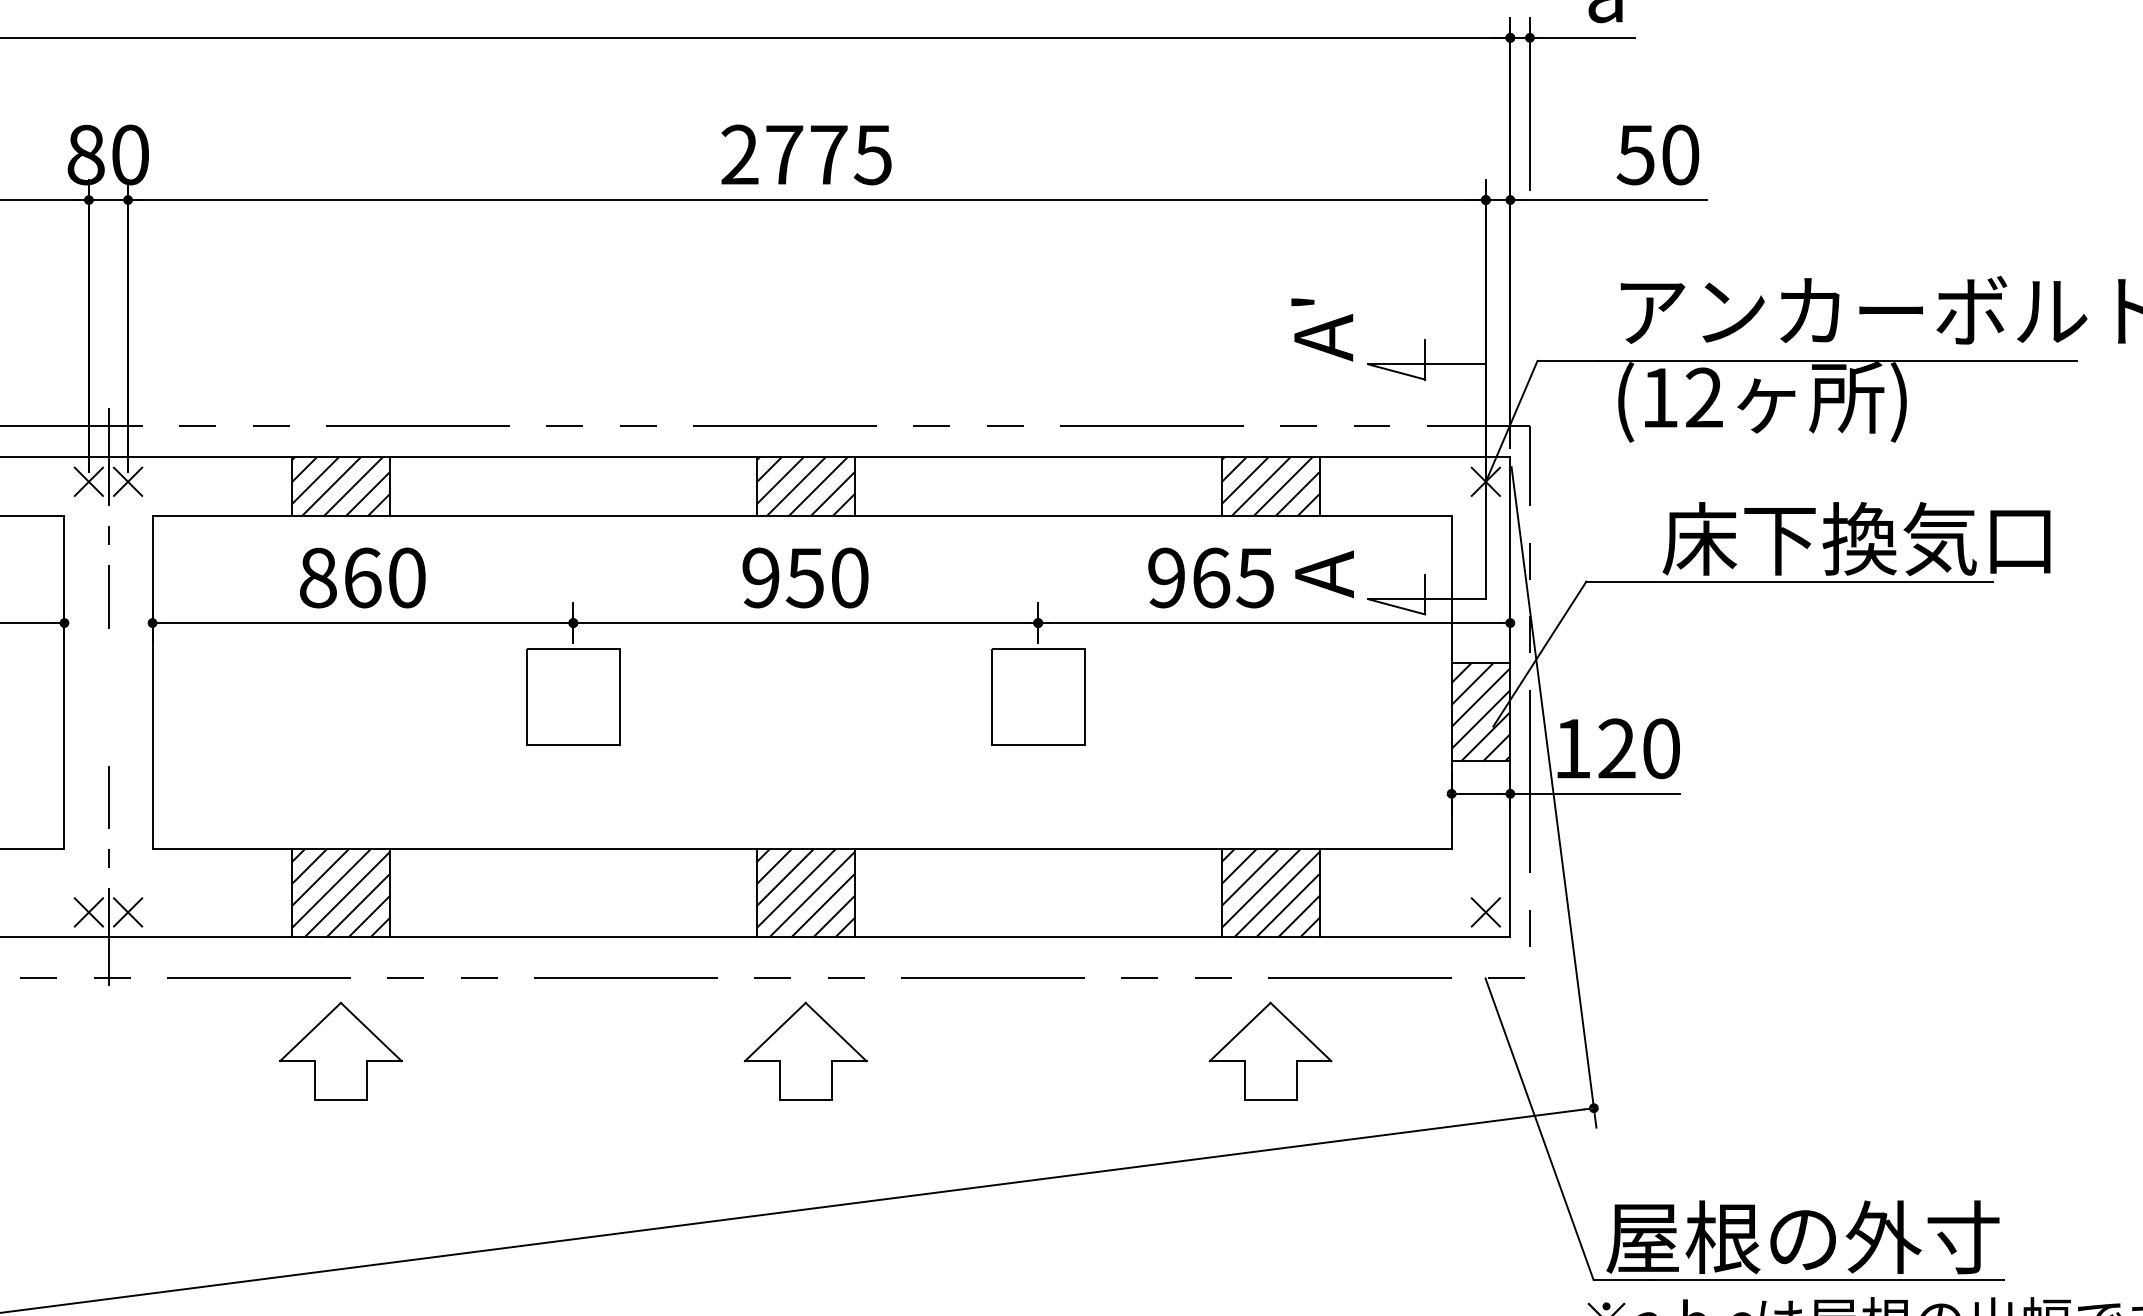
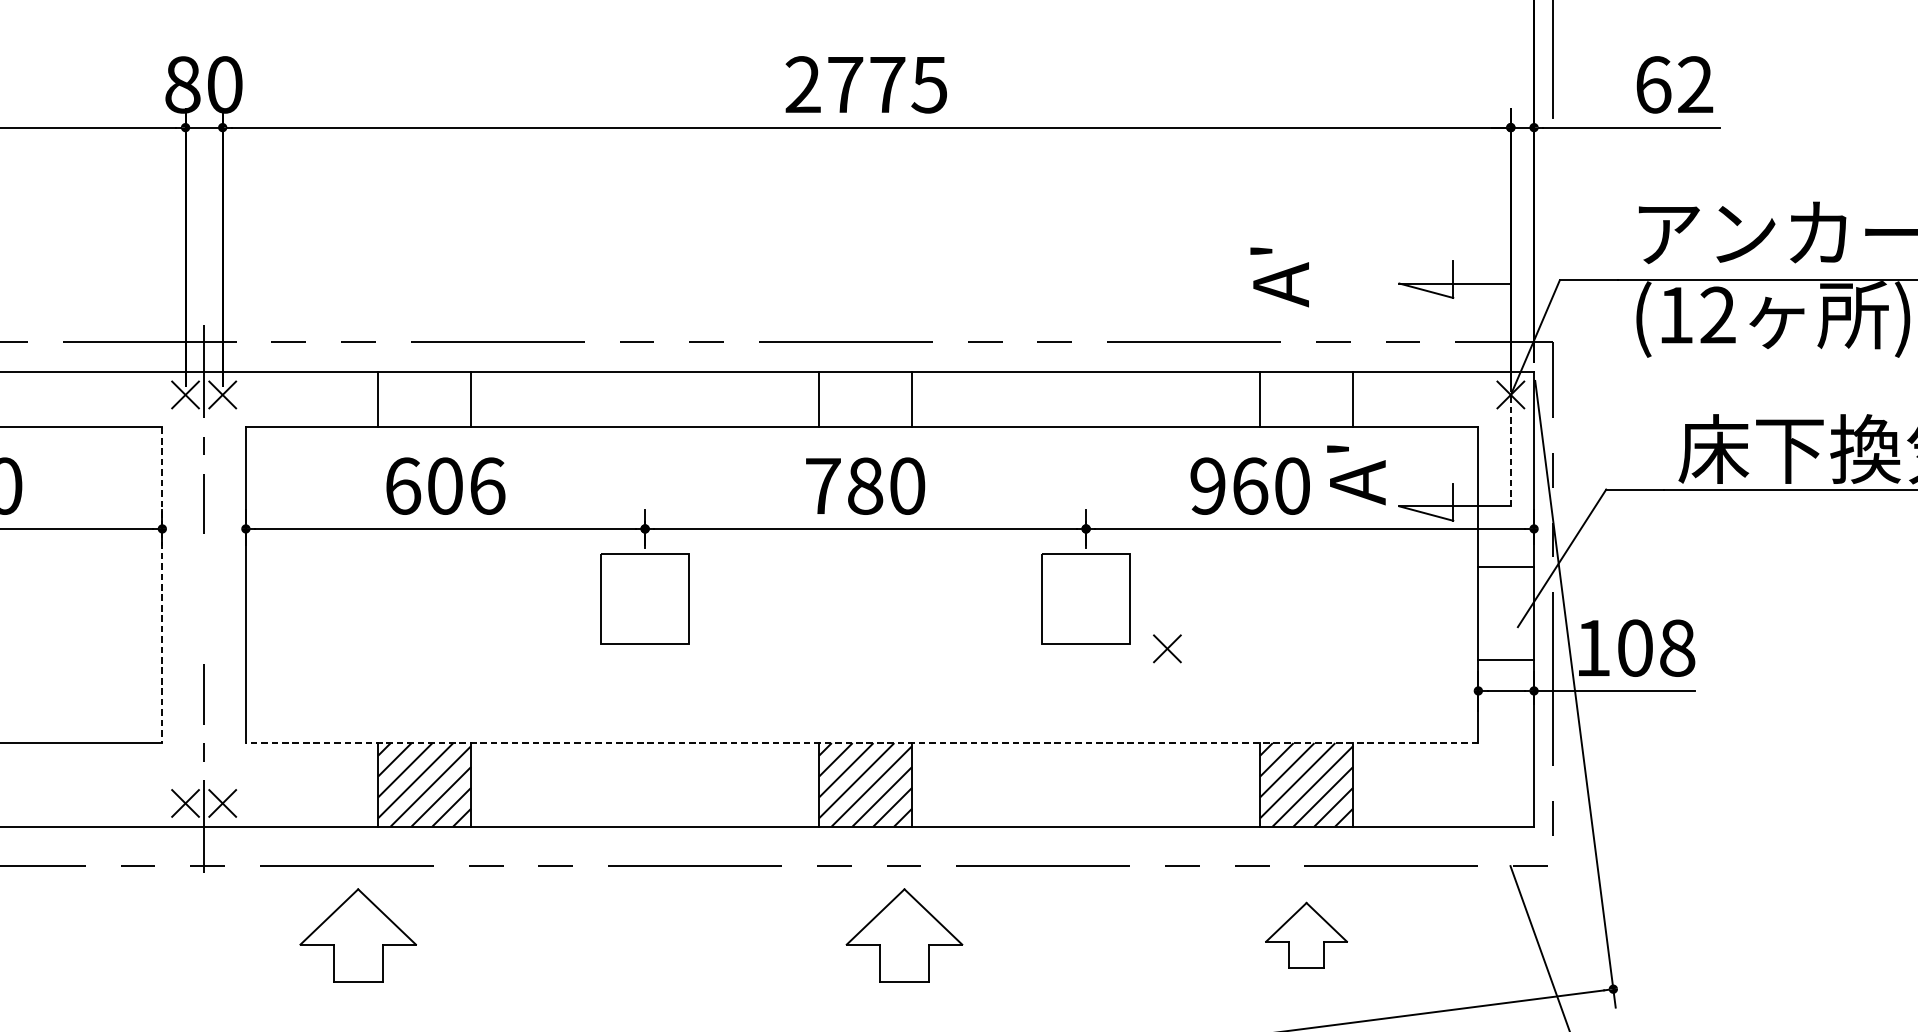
text: (1657, 154) -> (1673, 84), 50 -> 62
text: (1322, 329) -> (1279, 277), moved
hatch: (340, 486) -> (424, 399), removed
hatch: (805, 486) -> (865, 399), removed
hatch: (1270, 486) -> (1306, 399), removed
line: (1485, 535) -> (1510, 445), solid -> dashed
text: (1303, 538) -> (1337, 448), A -> A'
text: (363, 577) -> (446, 485), 860 -> 606
text: (783, 577) -> (844, 485), 950 -> 780
text: (1255, 577) -> (1292, 485), 965 -> 960
line: (64, 682) -> (162, 585), solid -> dashed
hatch: (1480, 711) -> (1505, 612), removed
text: (1639, 748) -> (1656, 647), 120 -> 108
line: (802, 848) -> (862, 742), solid -> dashed
part: (1485, 912) -> (1167, 648), moved
part: (340, 1050) -> (357, 934), moved
part: (805, 1050) -> (904, 934), moved
part: (1270, 1050) -> (1306, 934), size x0.7

